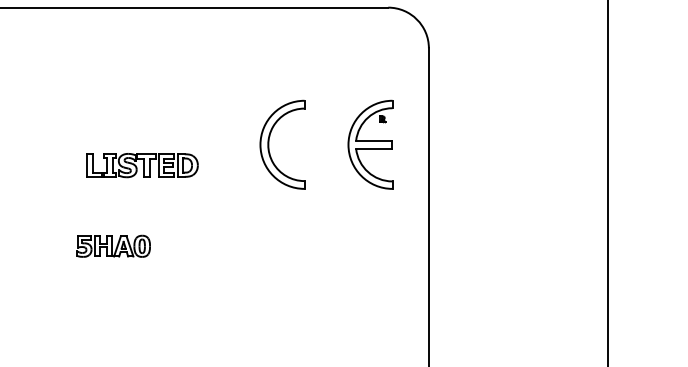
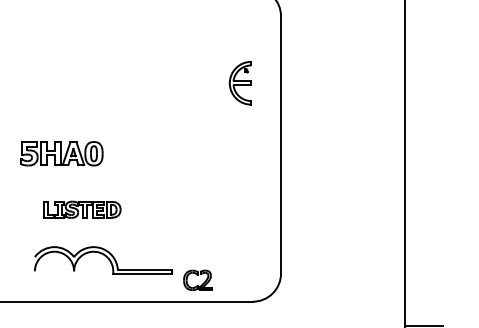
part: (269, 143) -> (170, 82), removed
part: (370, 143) -> (240, 82), size x0.7
part: (142, 165) -> (82, 209), moved
part: (112, 245) -> (61, 153), size x1.6

